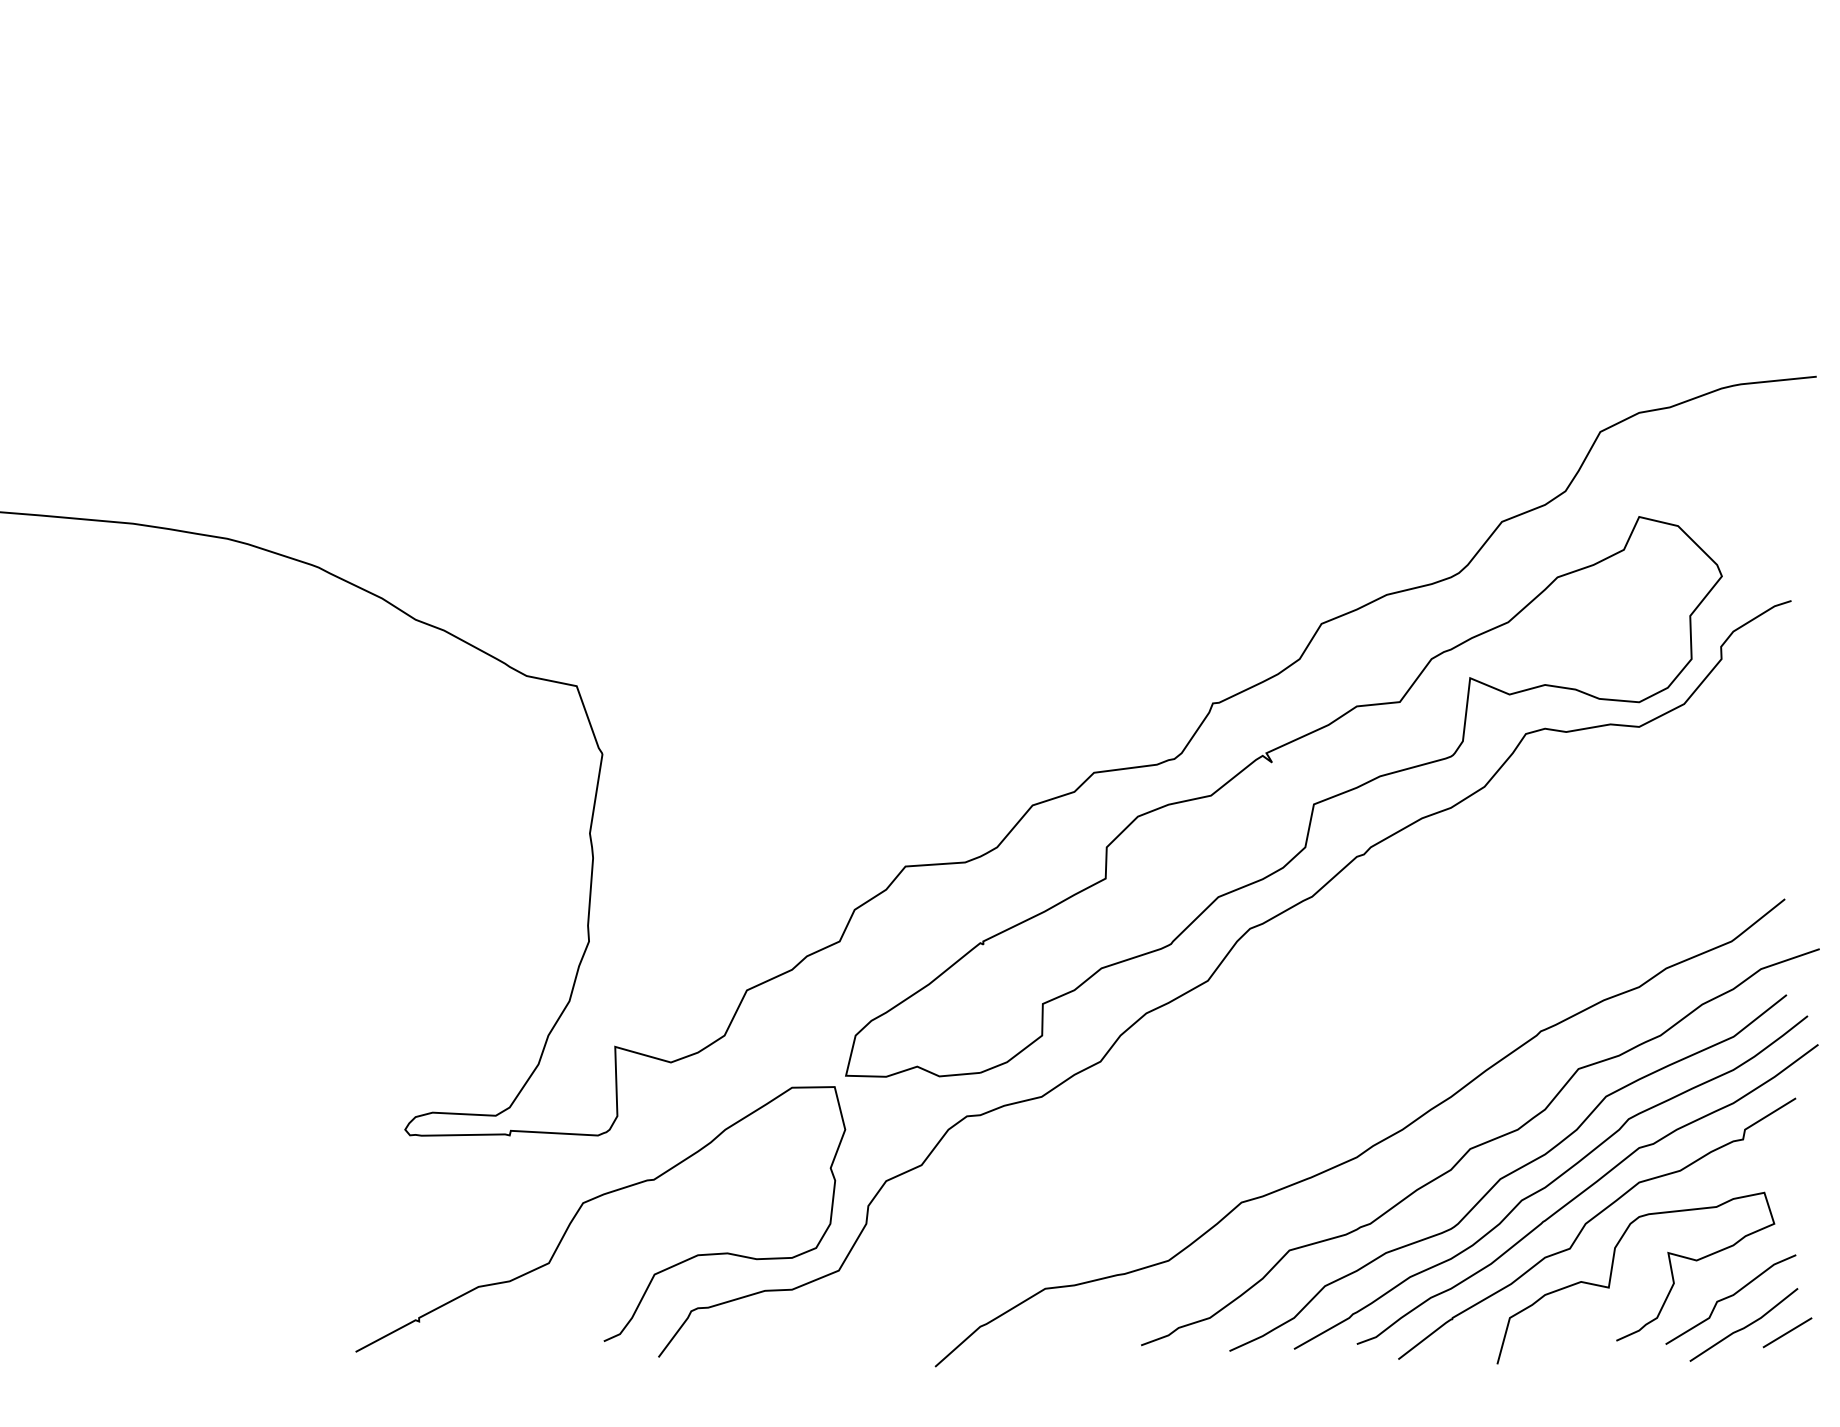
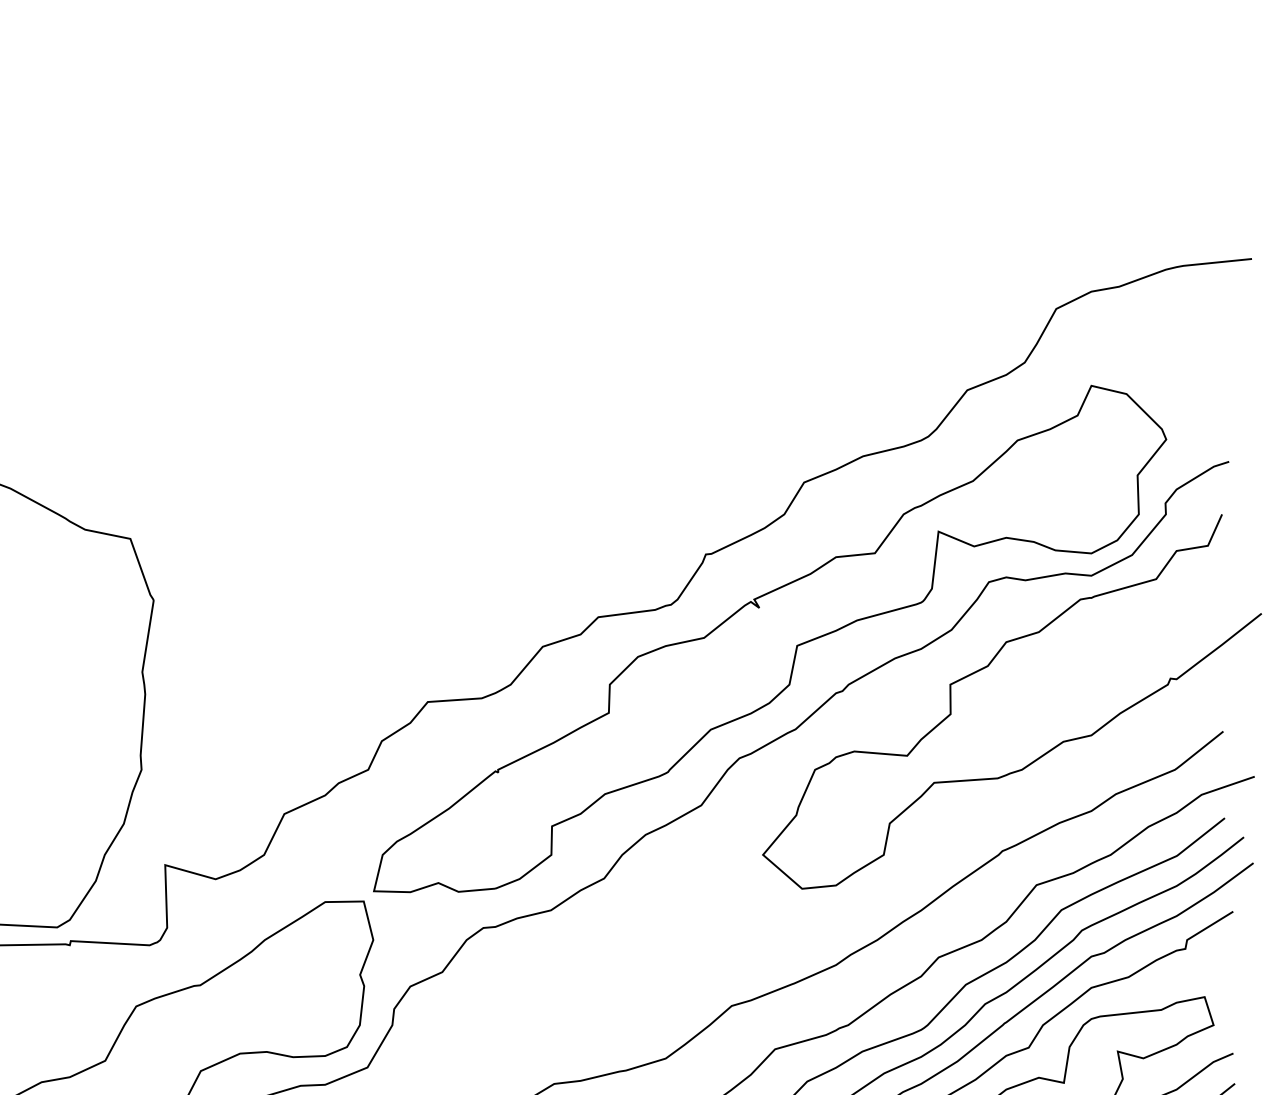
curve: (1525, 827) -> (988, 666), added

